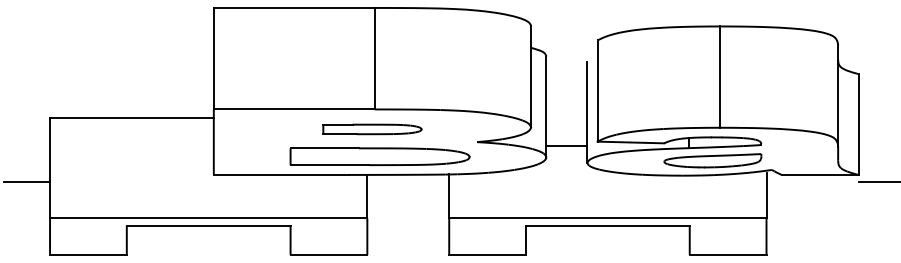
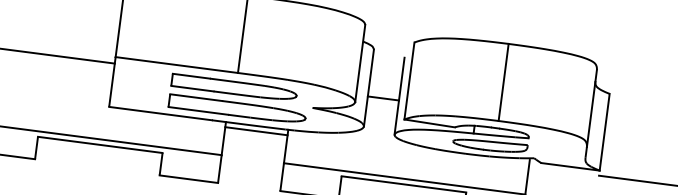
part: (372, 129) -> (234, 88), size x1.67
line: (566, 145) -> (383, 98), moved
line: (408, 181) -> (256, 131), added

